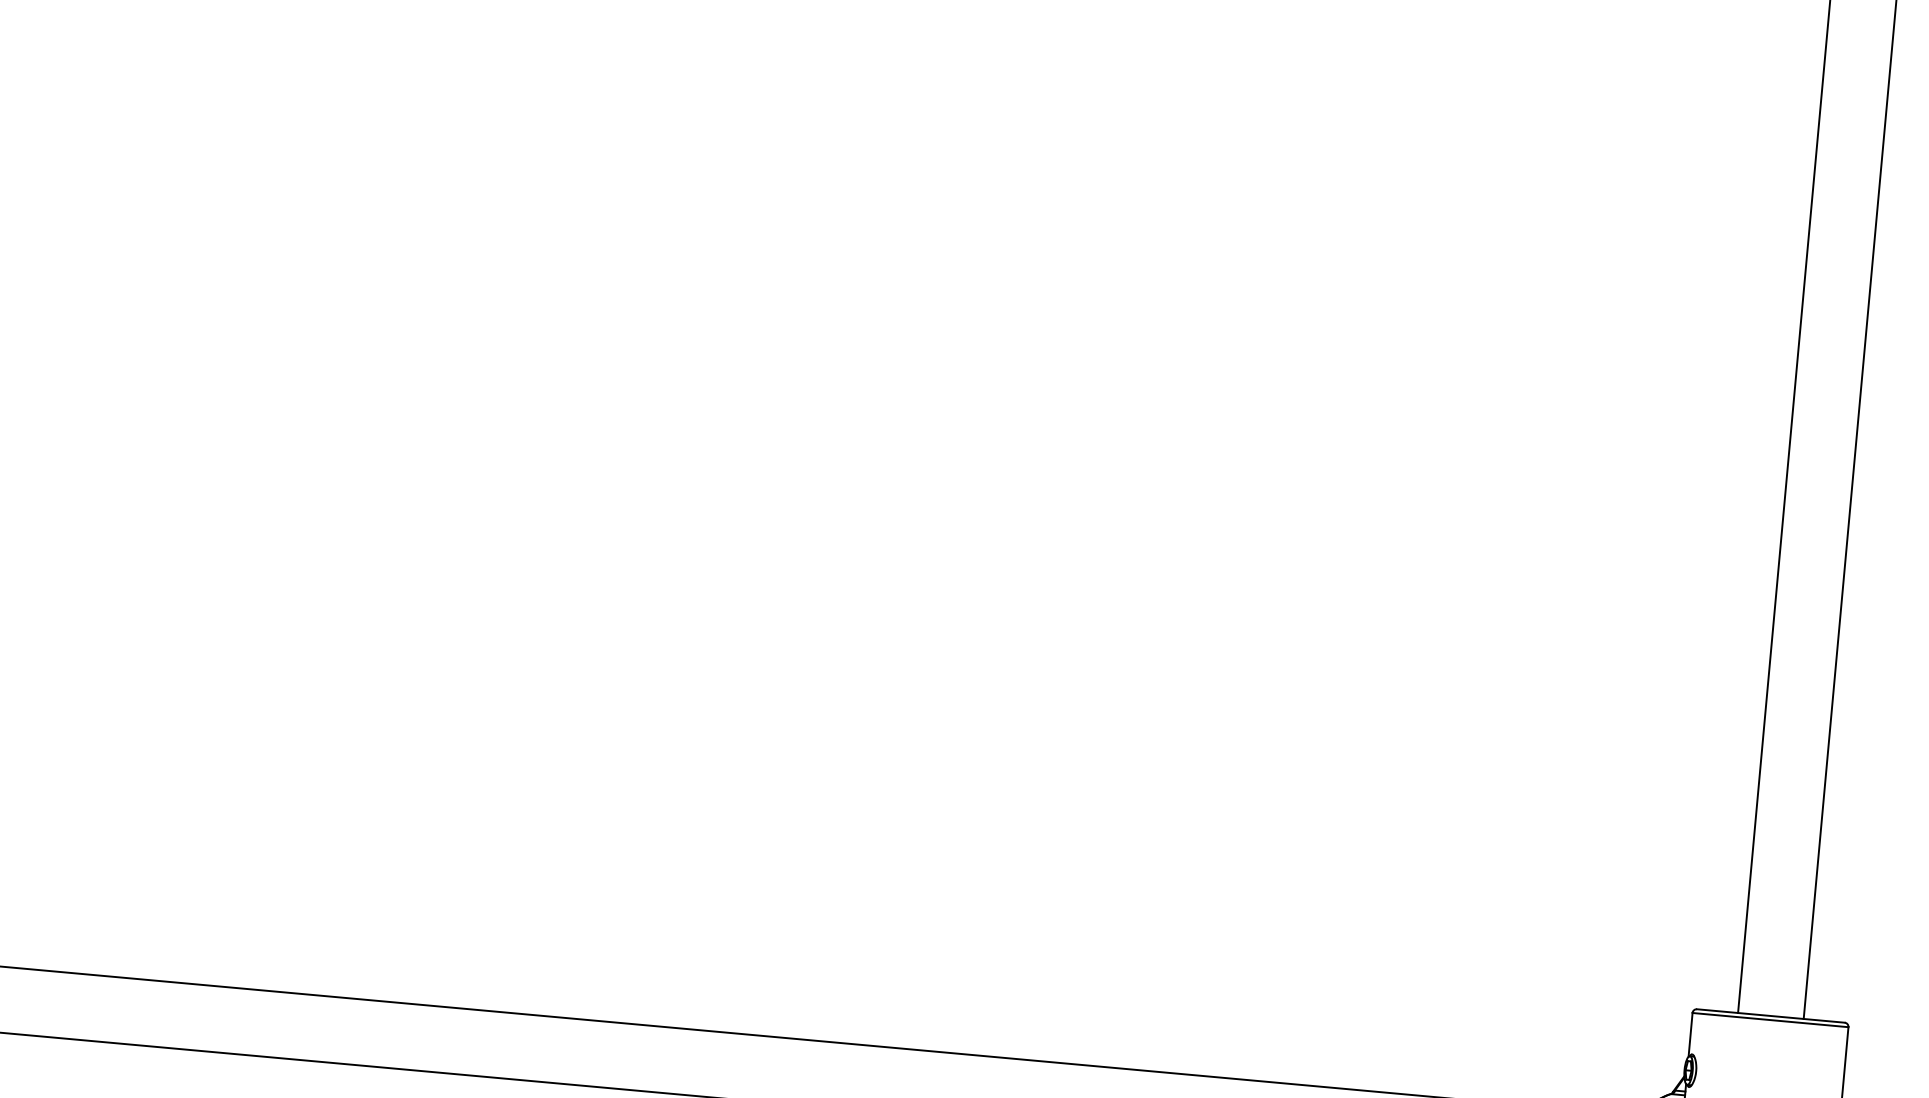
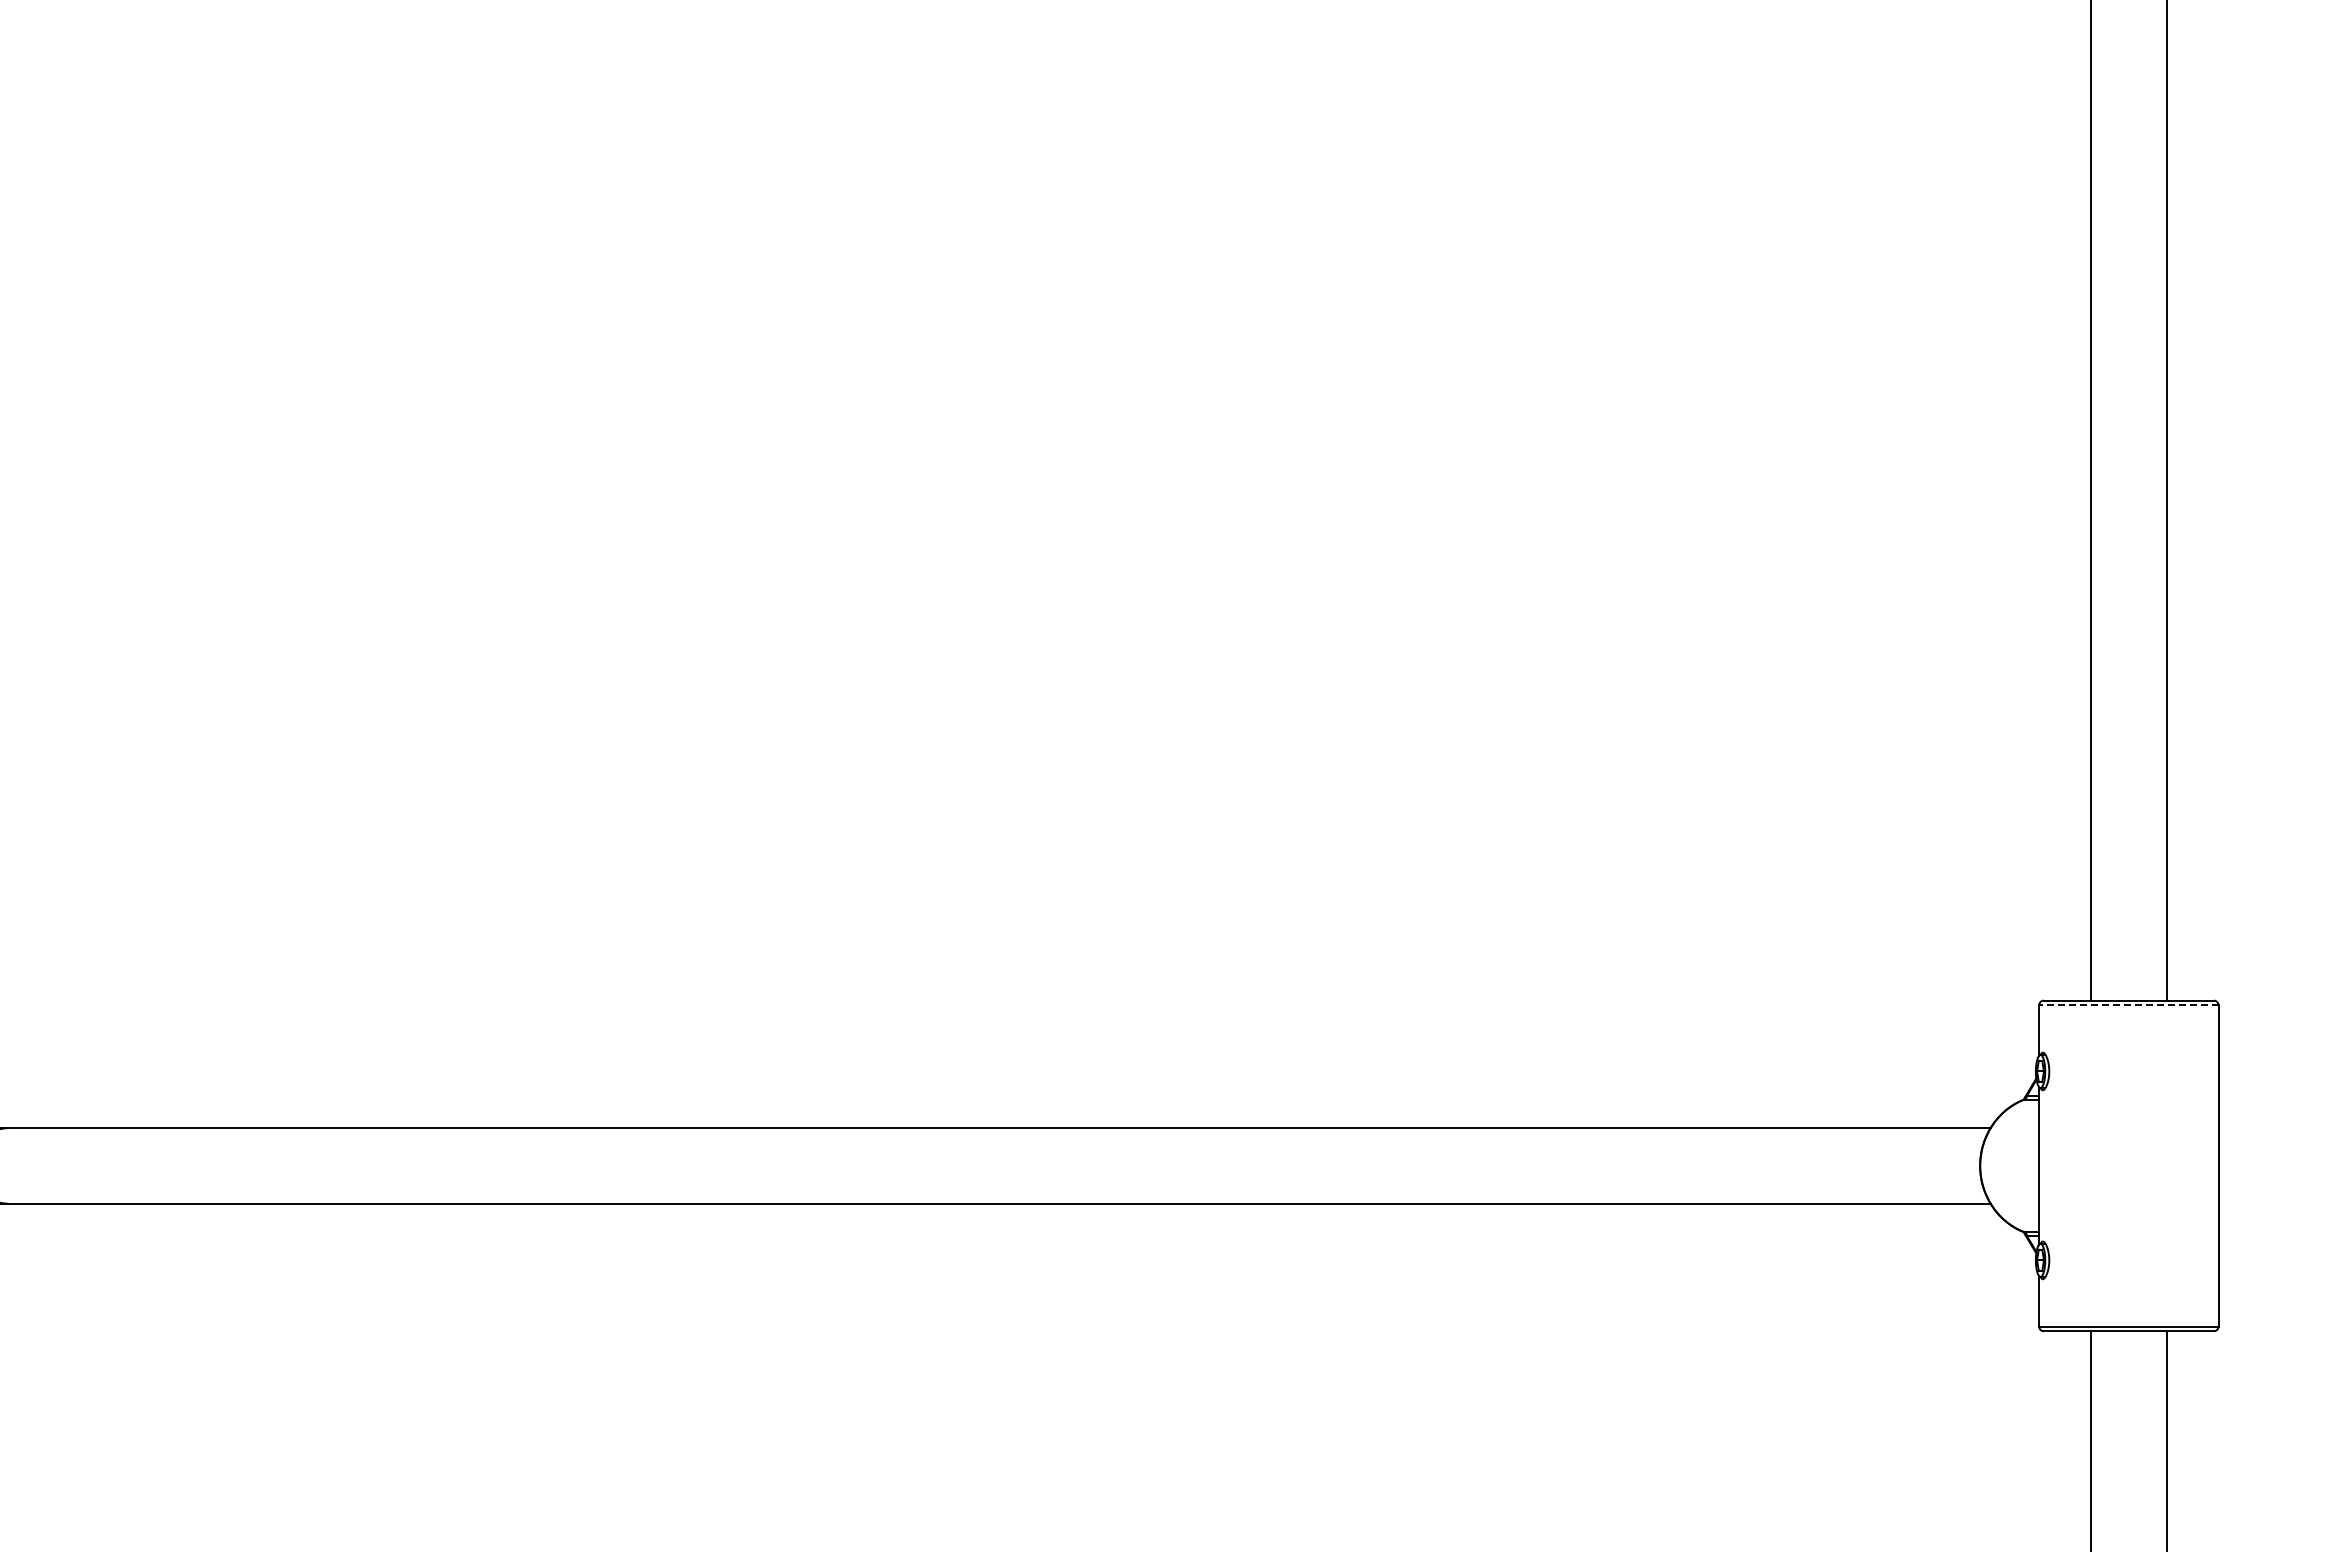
line: (1770, 1020) -> (2128, 1005), solid -> dashed

